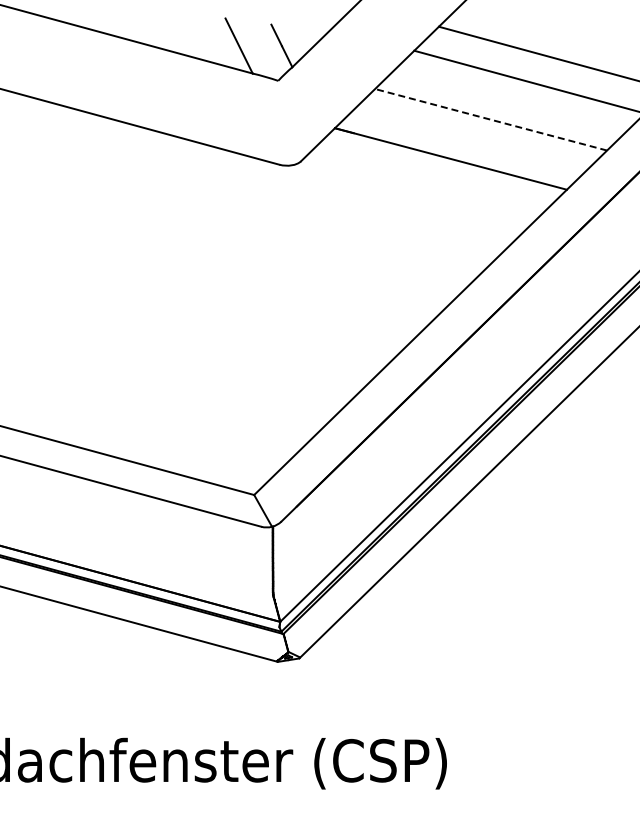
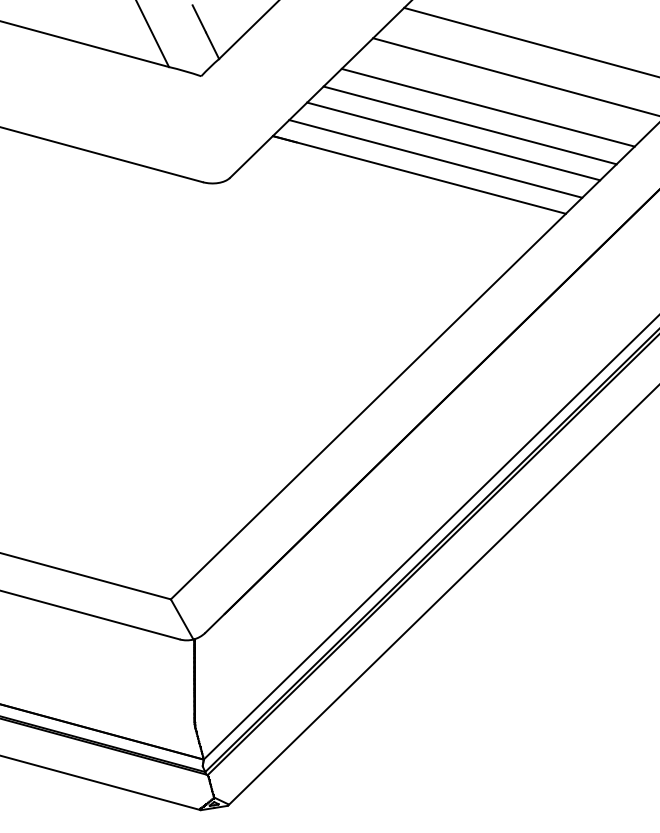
line: (505, 105) -> (488, 107), added
line: (490, 119) -> (469, 125), dashed -> solid
line: (478, 132) -> (454, 141), added
line: (463, 146) -> (435, 159), added

